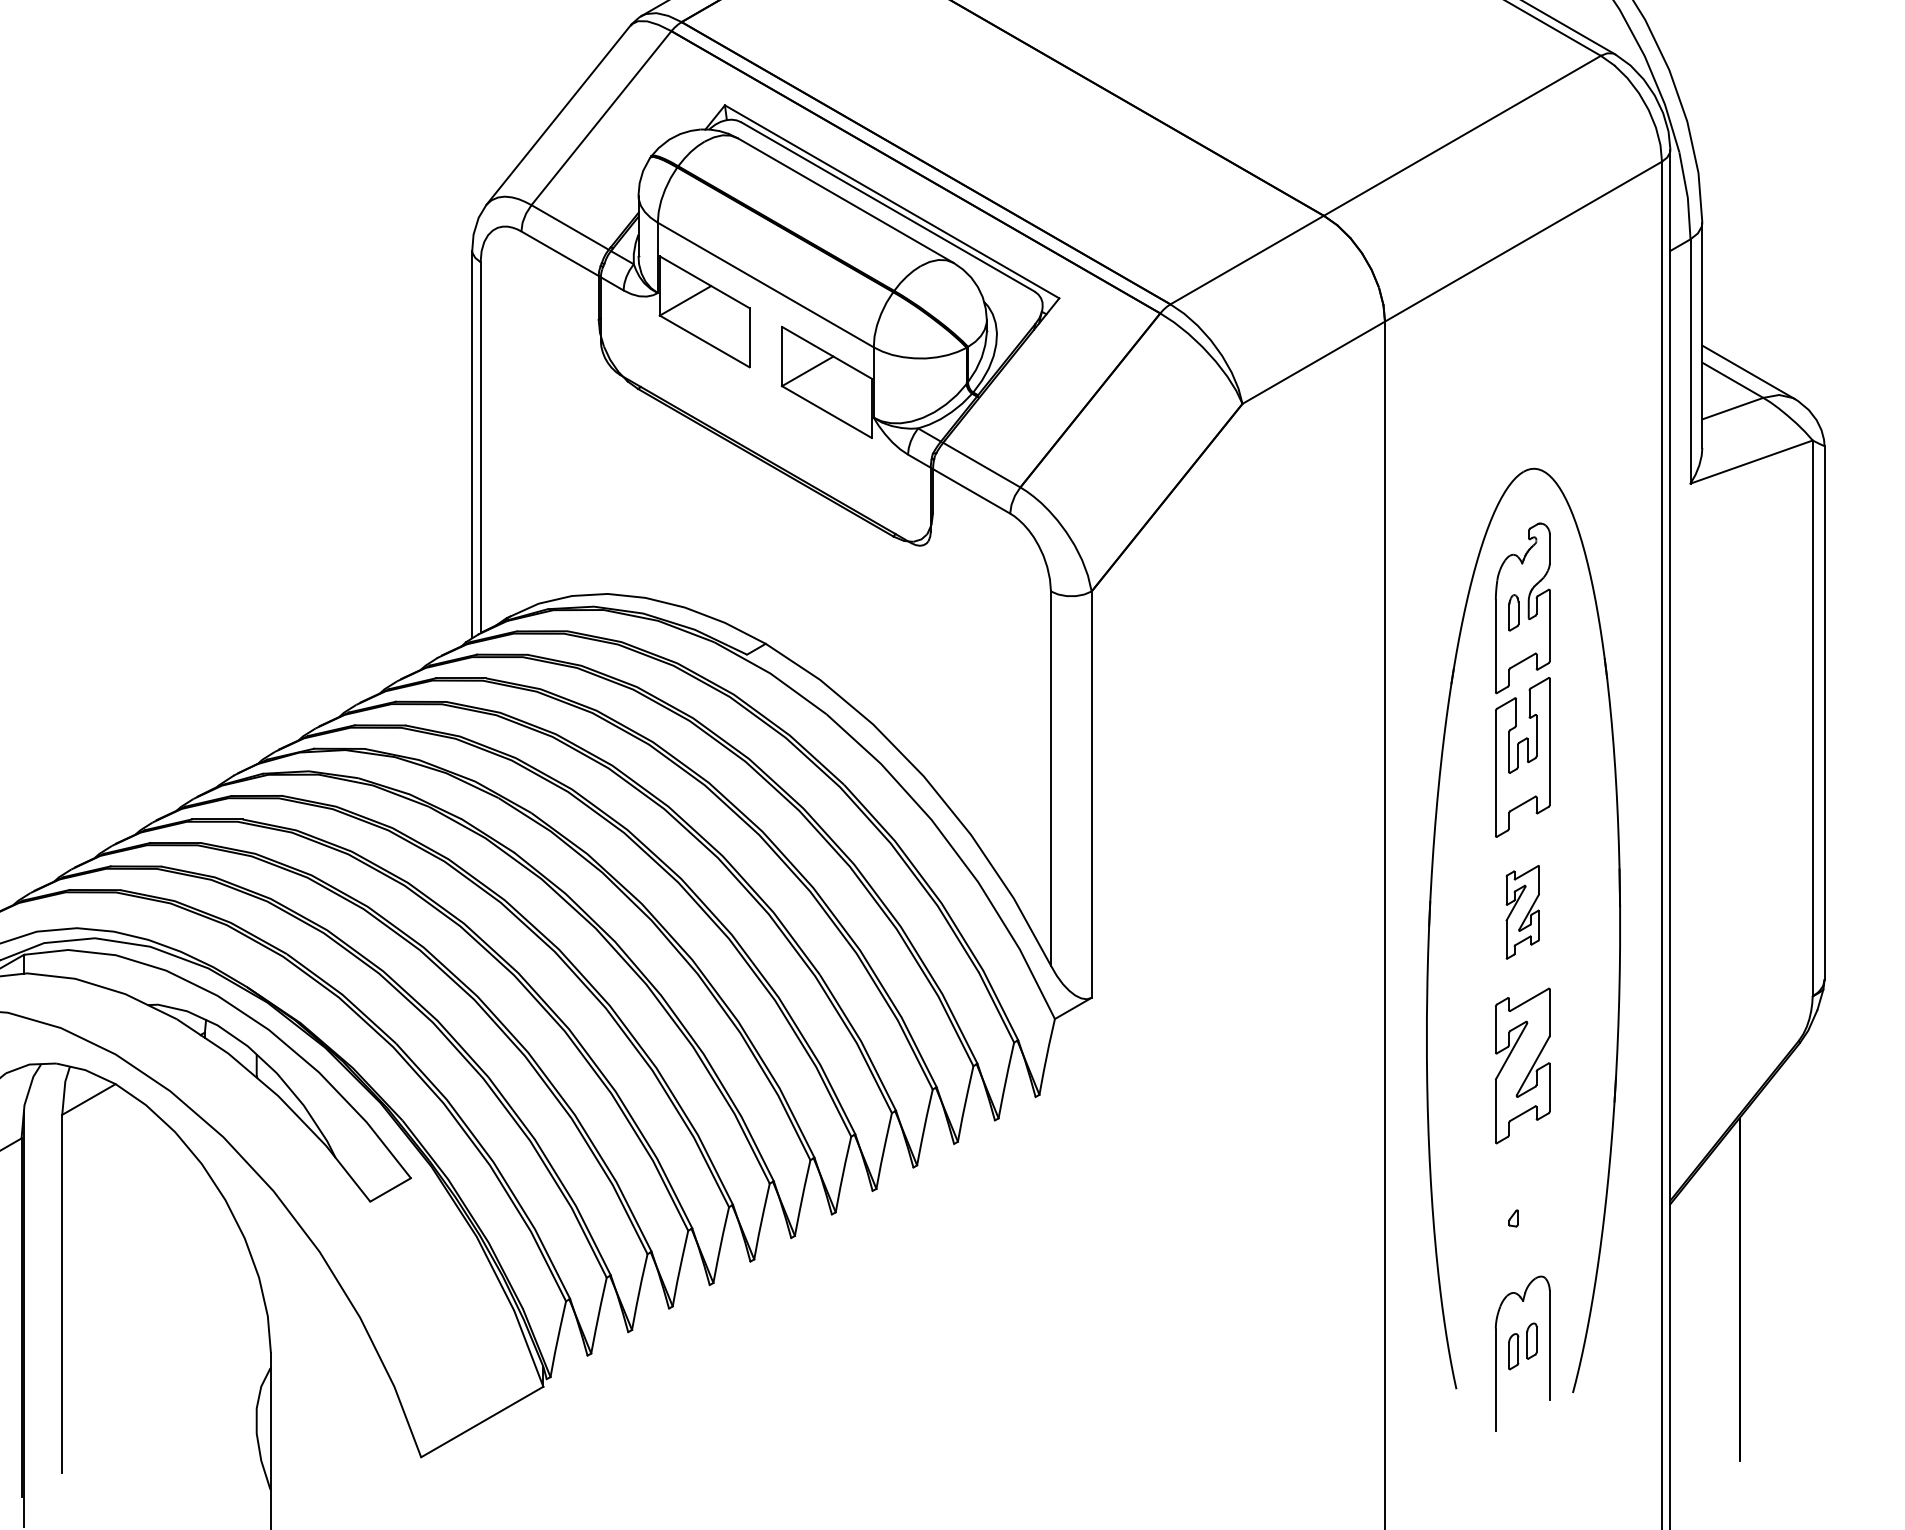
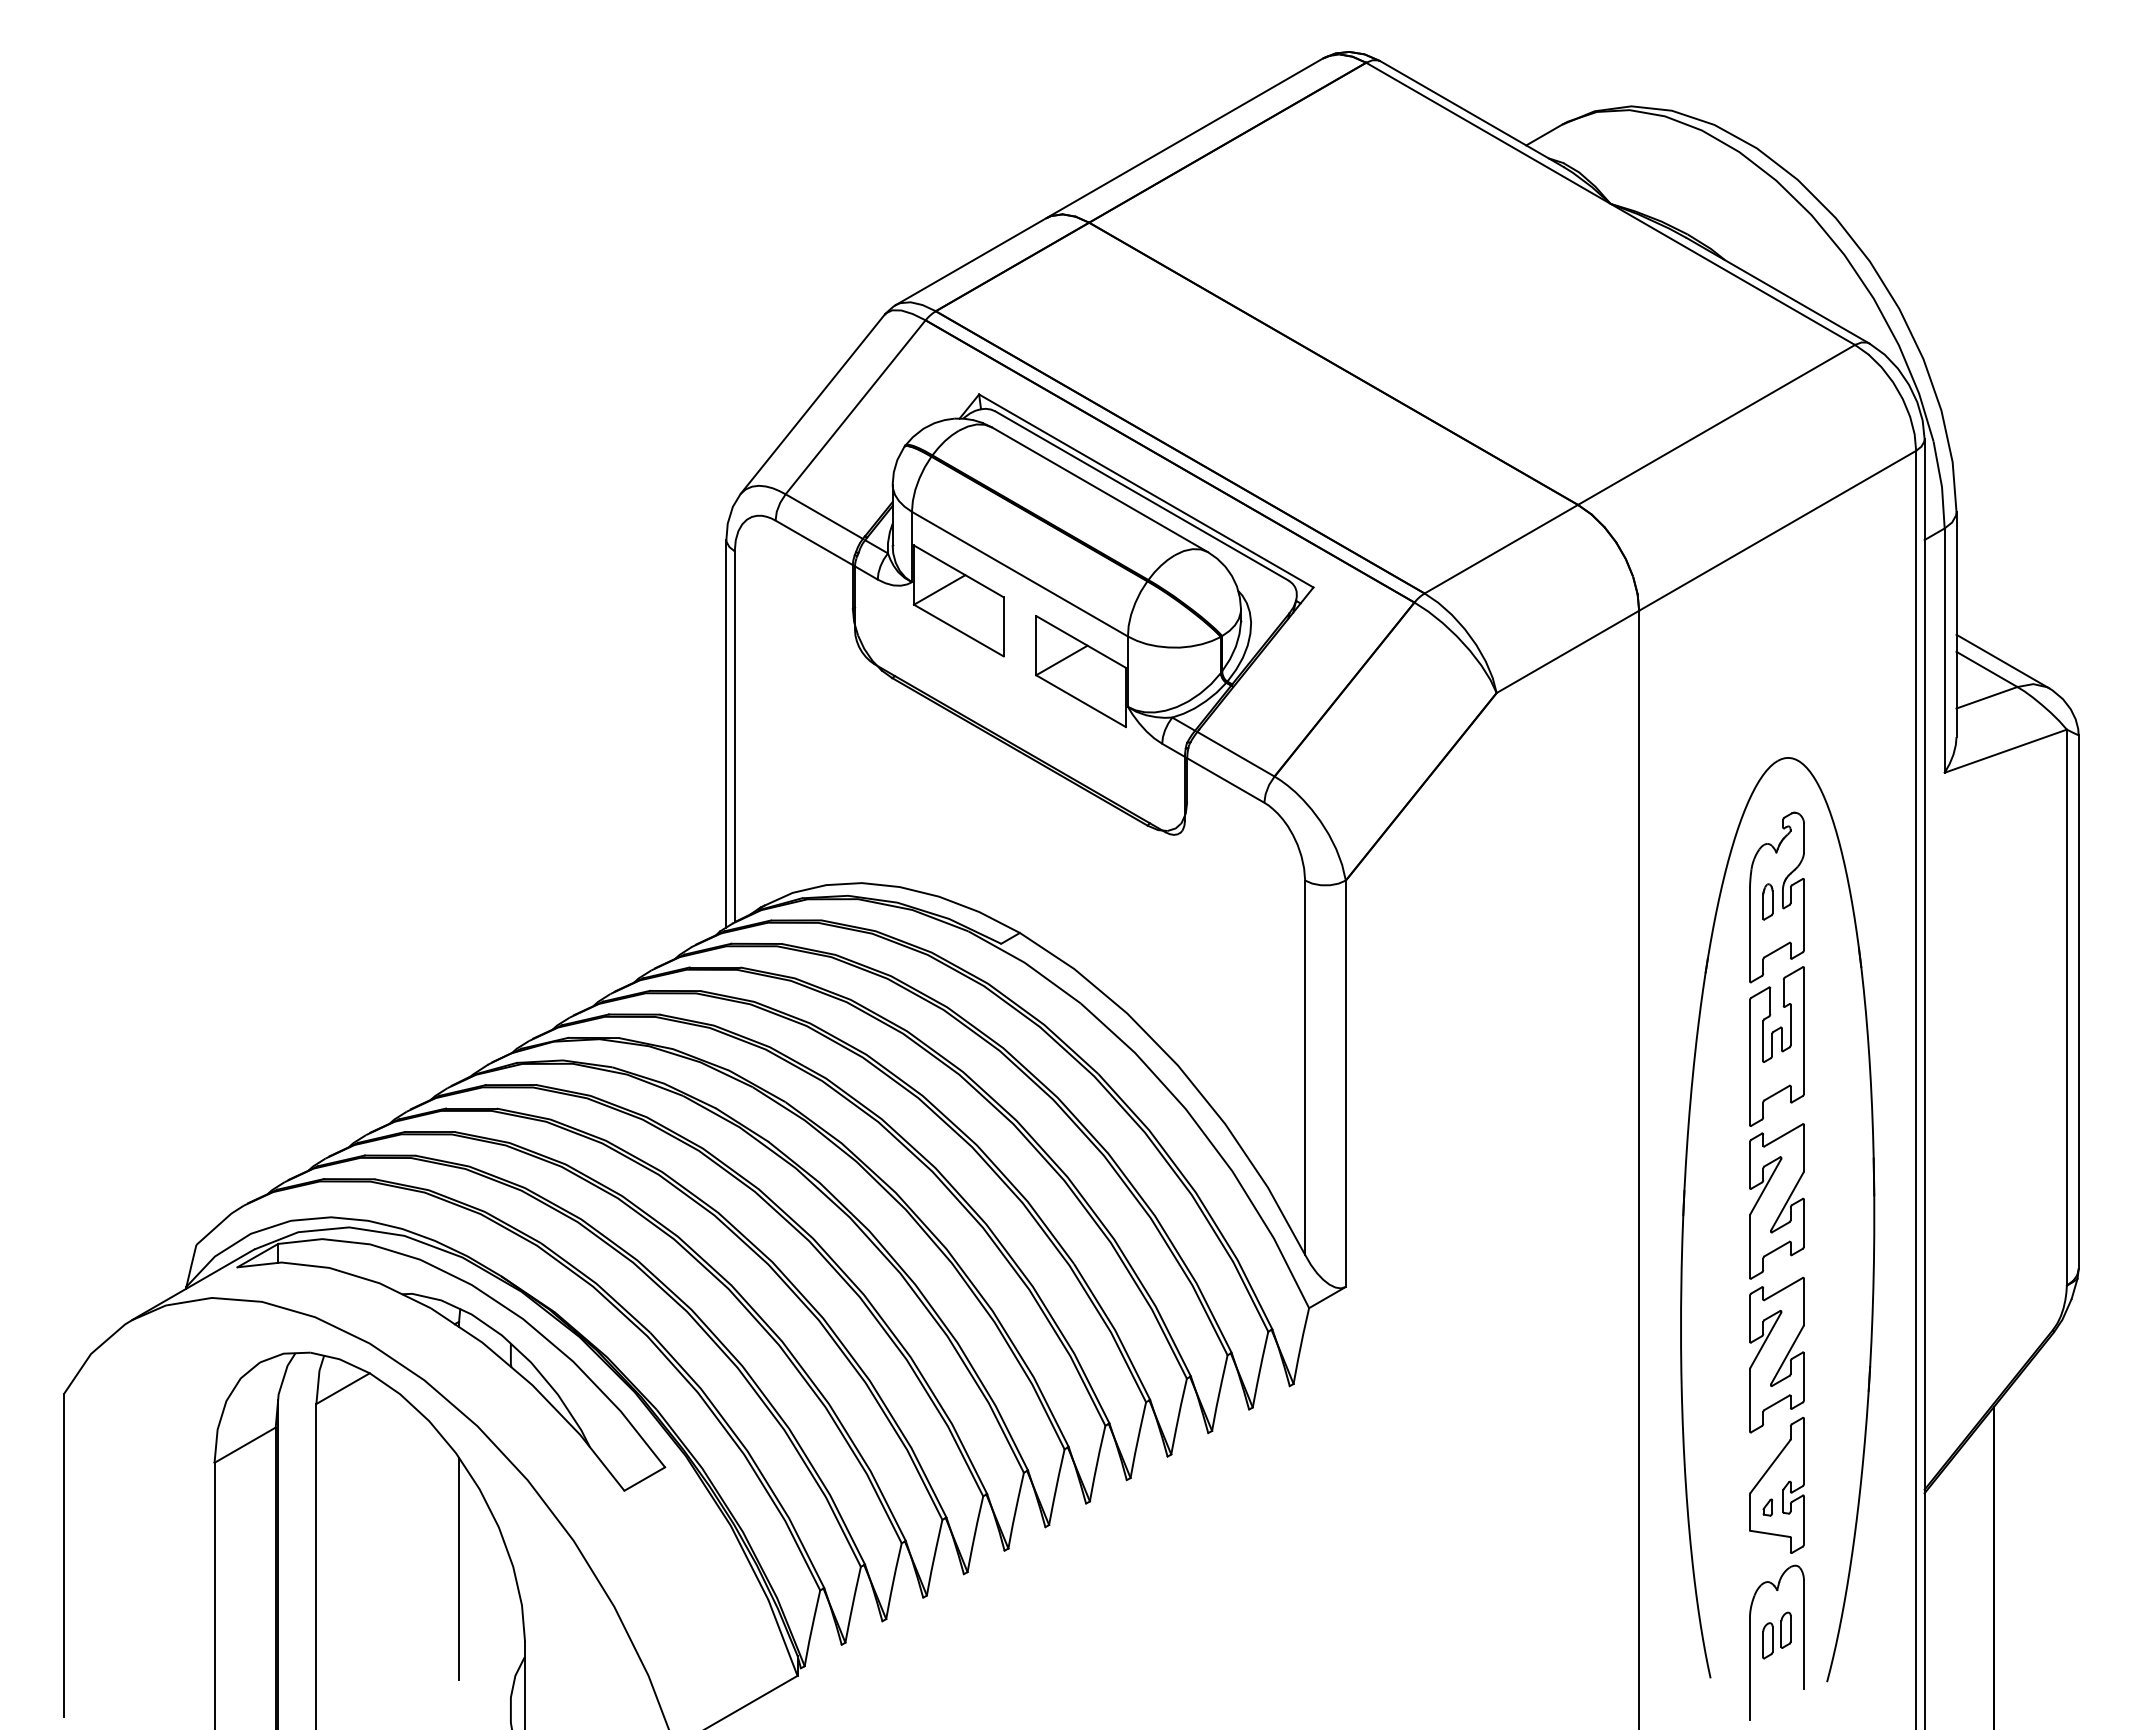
part: (1522, 912) -> (1776, 1201), size x1.67
part: (1522, 1195) -> (1776, 1484), added
line: (205, 1279) -> (459, 1568), added

